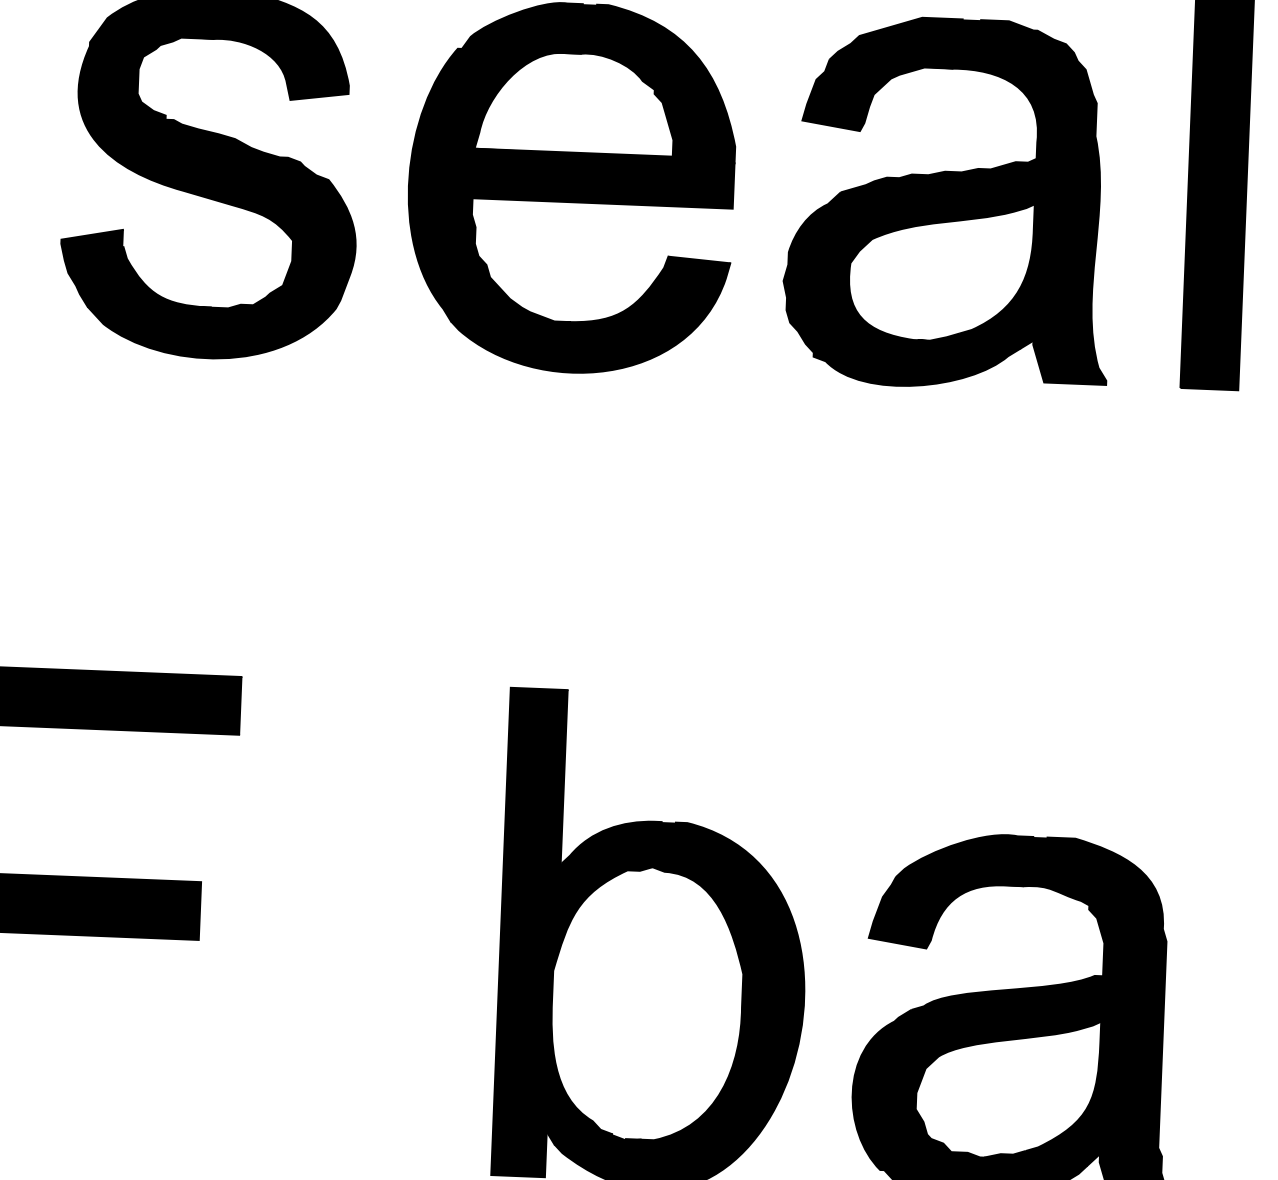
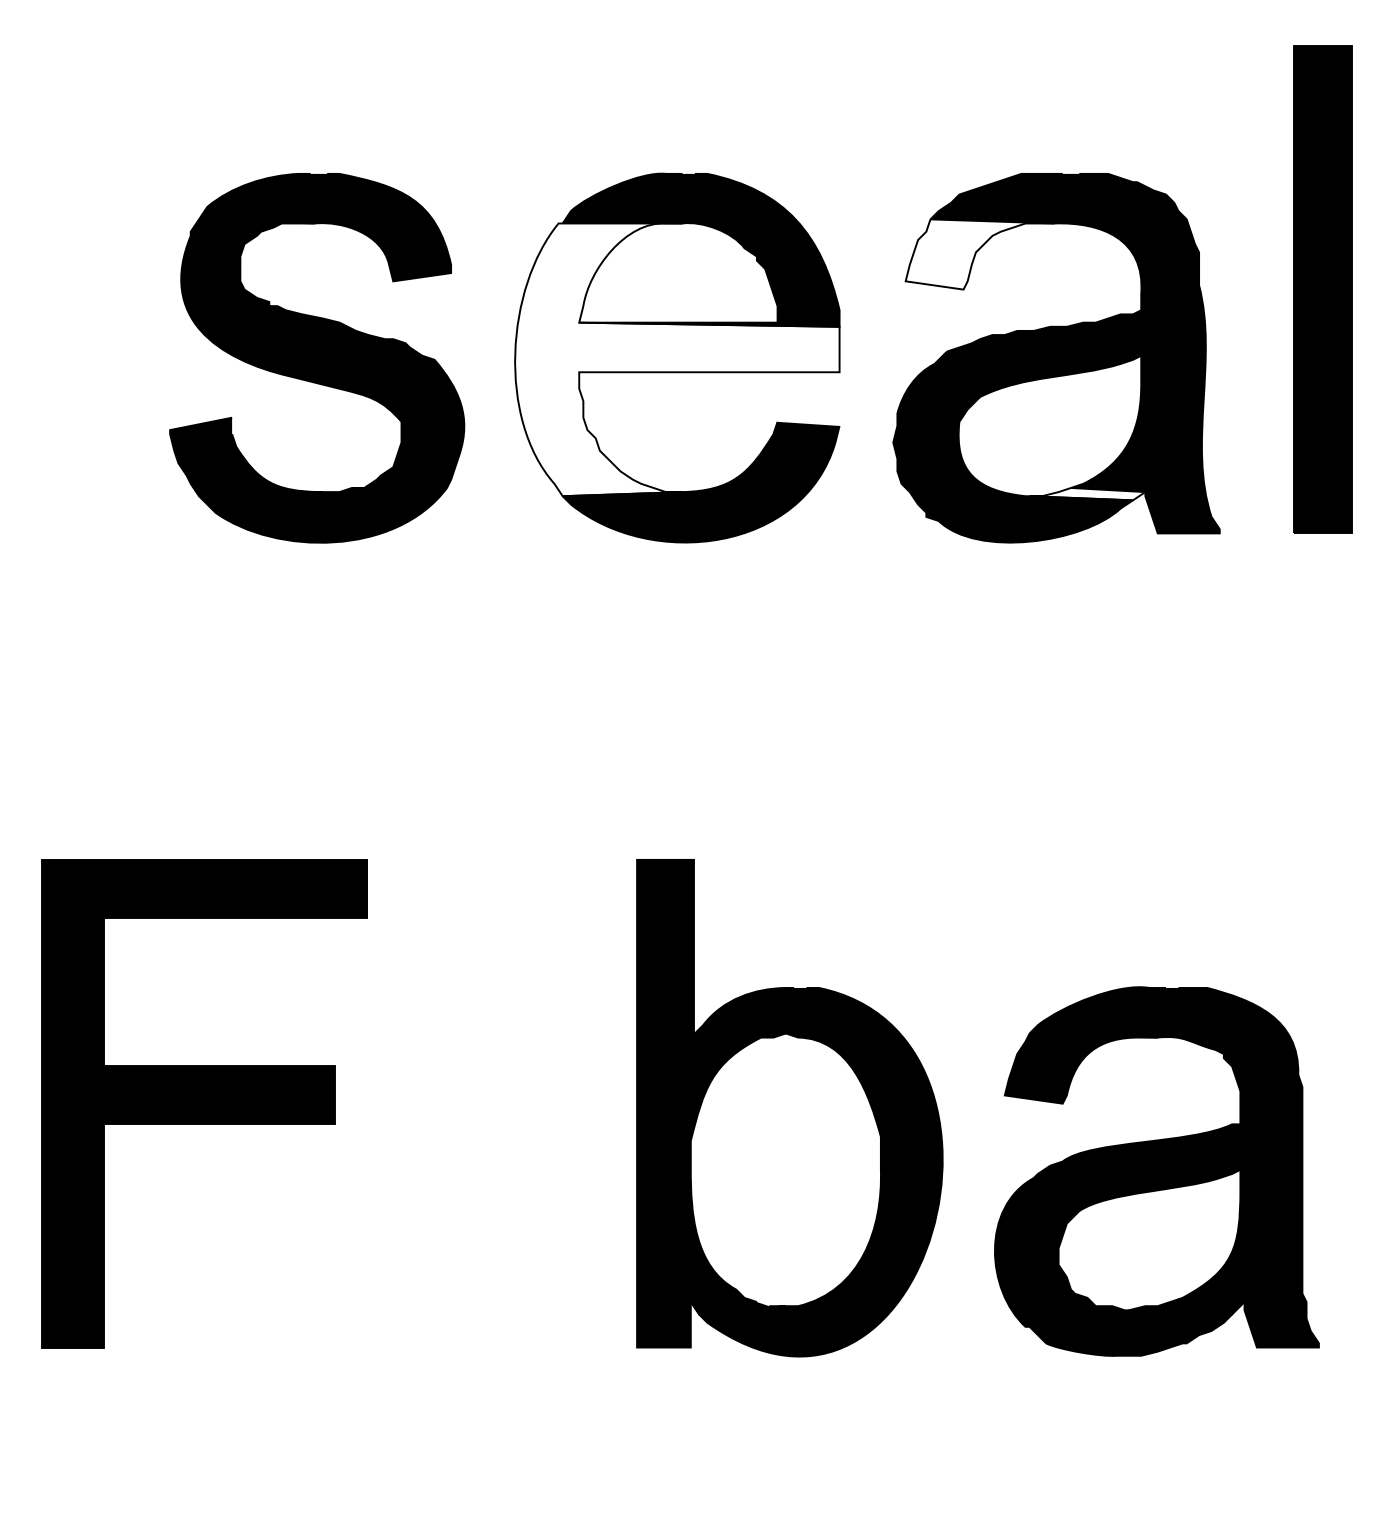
fill: (877, 96) -> (979, 254), removed
fill: (571, 189) -> (677, 359), removed
fill: (975, 339) -> (1087, 493), removed

